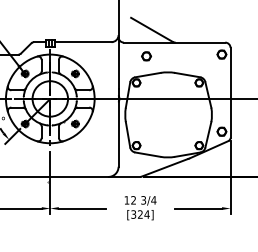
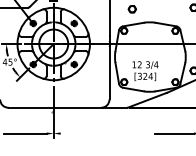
line: (82, 208) -> (80, 133), removed
text: (140, 208) -> (145, 71), moved

